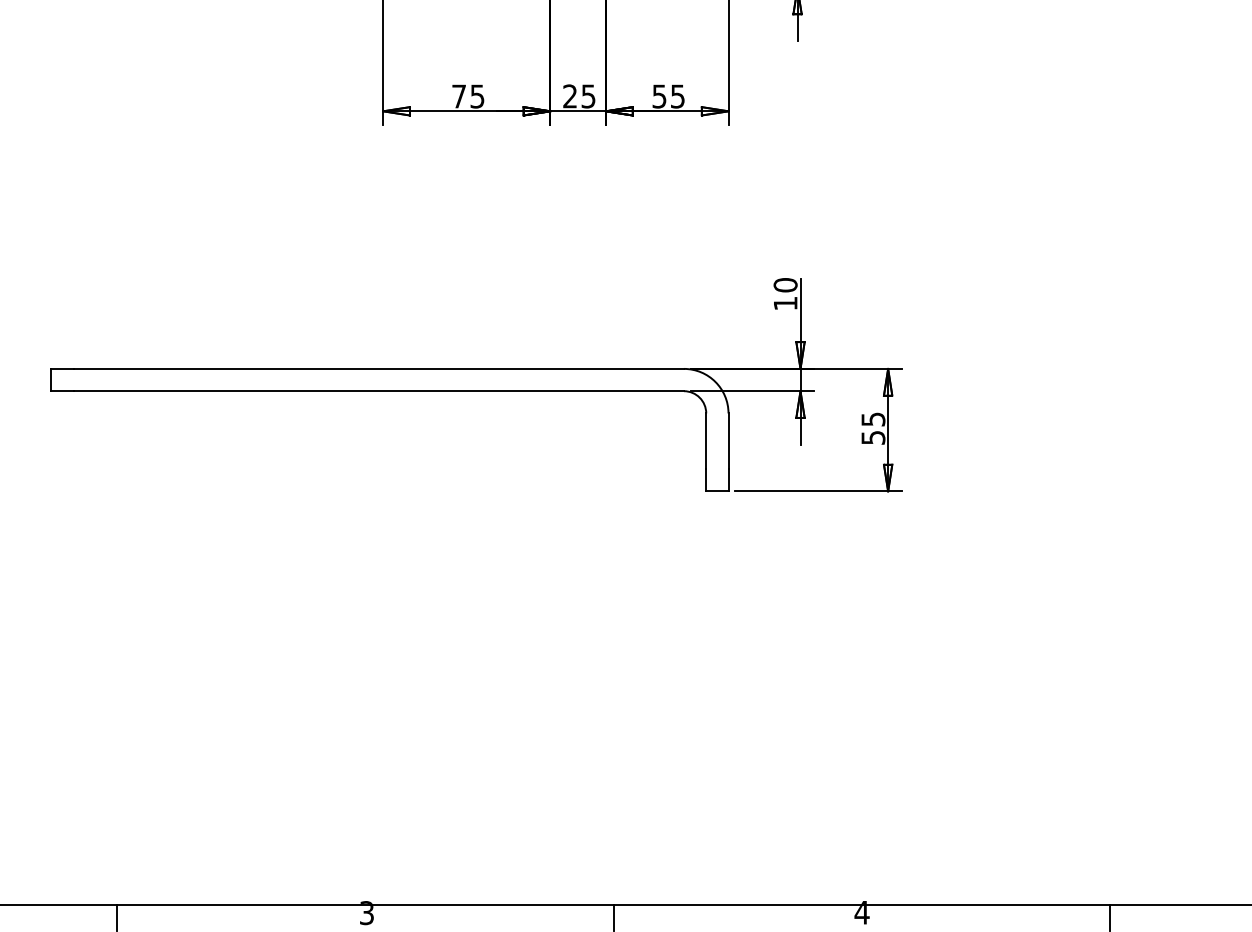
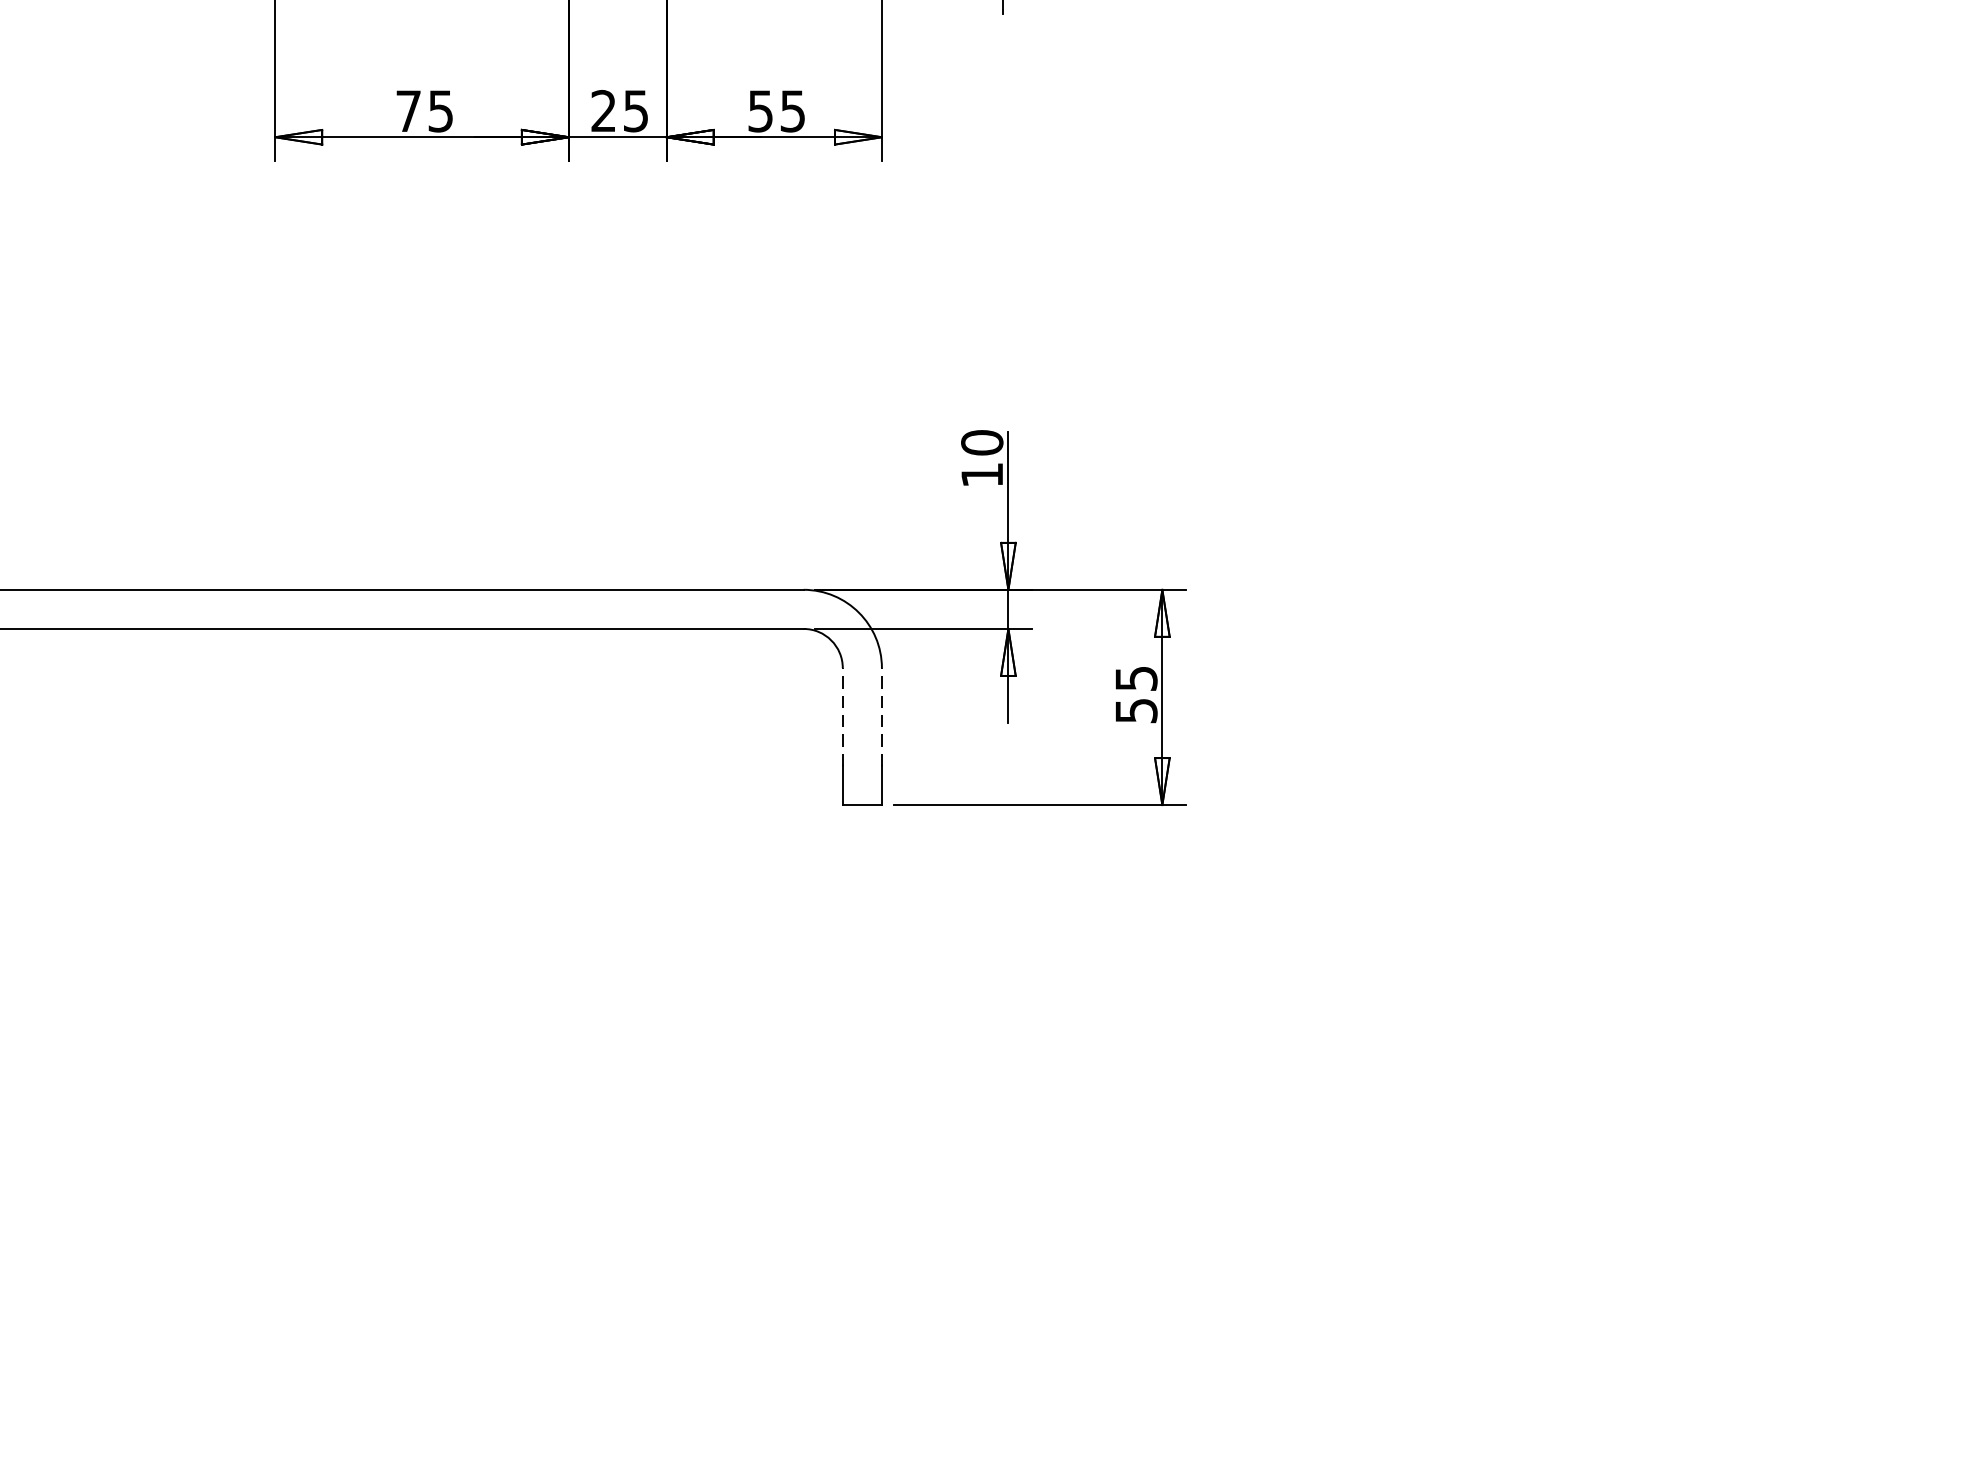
line: (706, 441) -> (843, 717), solid -> dashed
line: (728, 441) -> (881, 717), solid -> dashed

